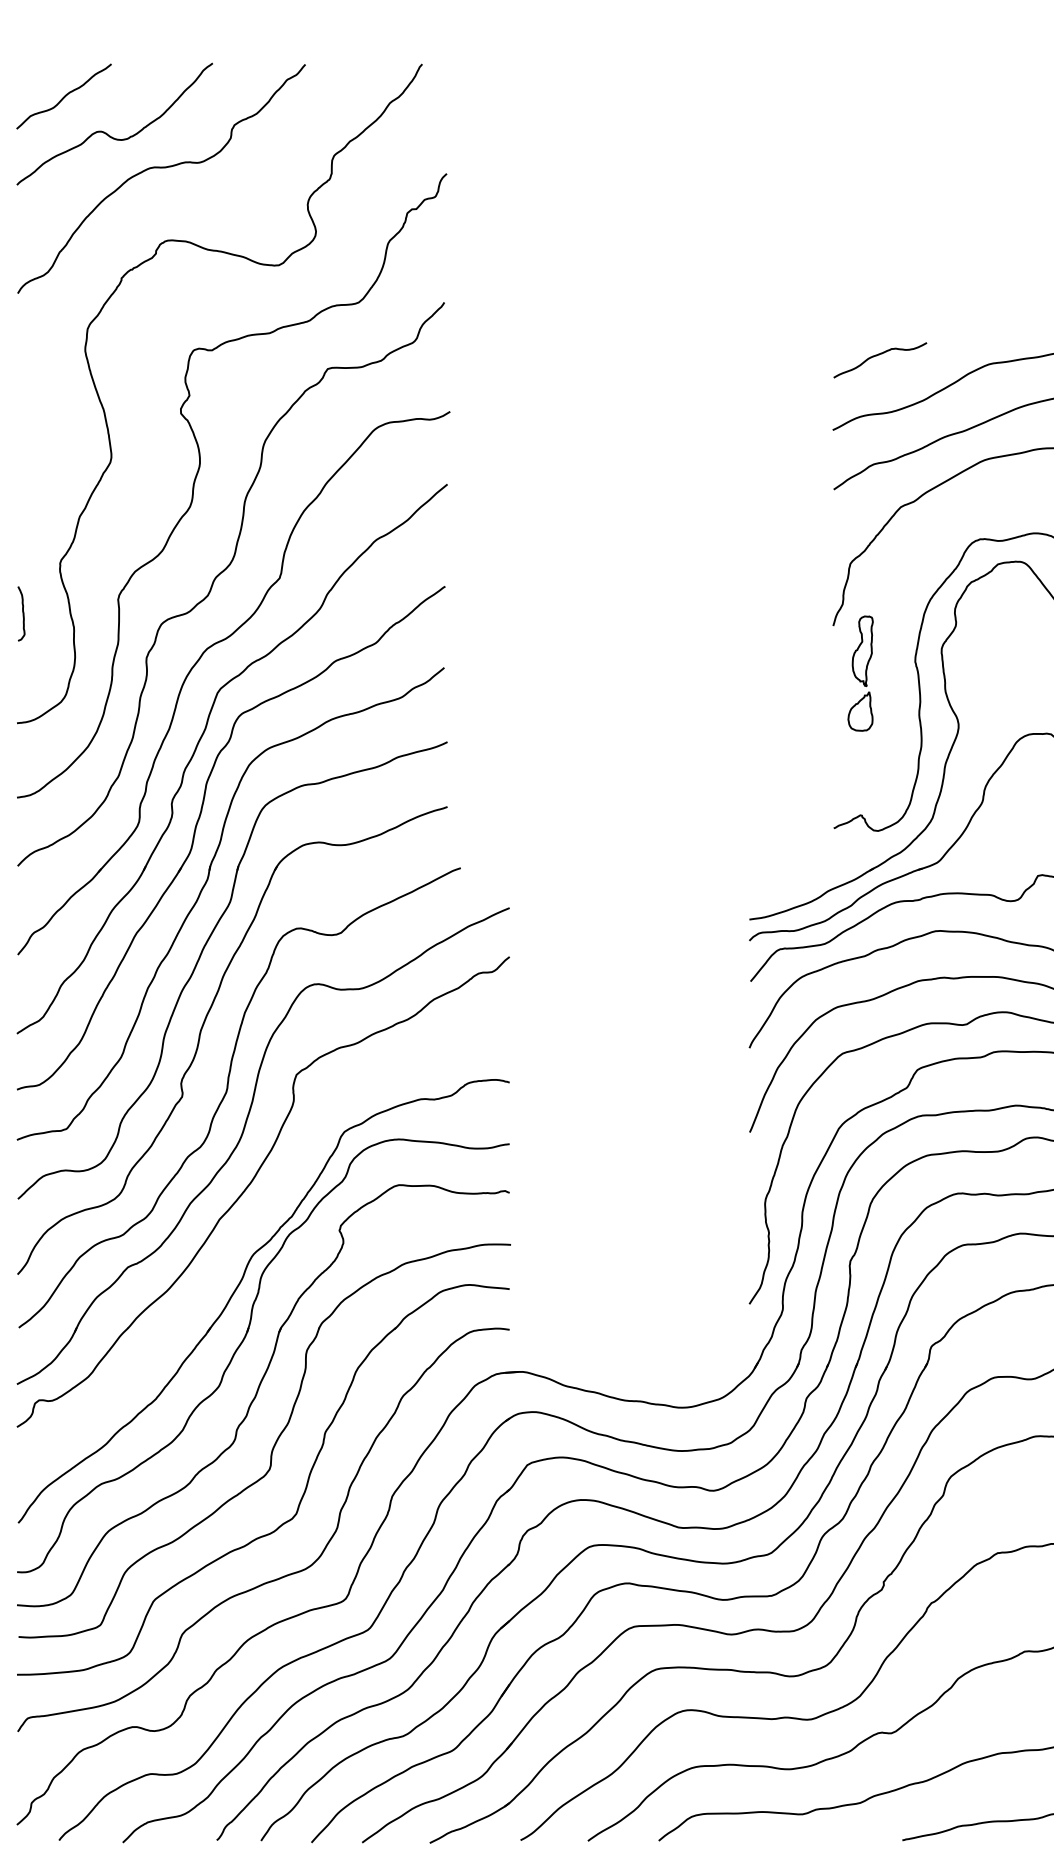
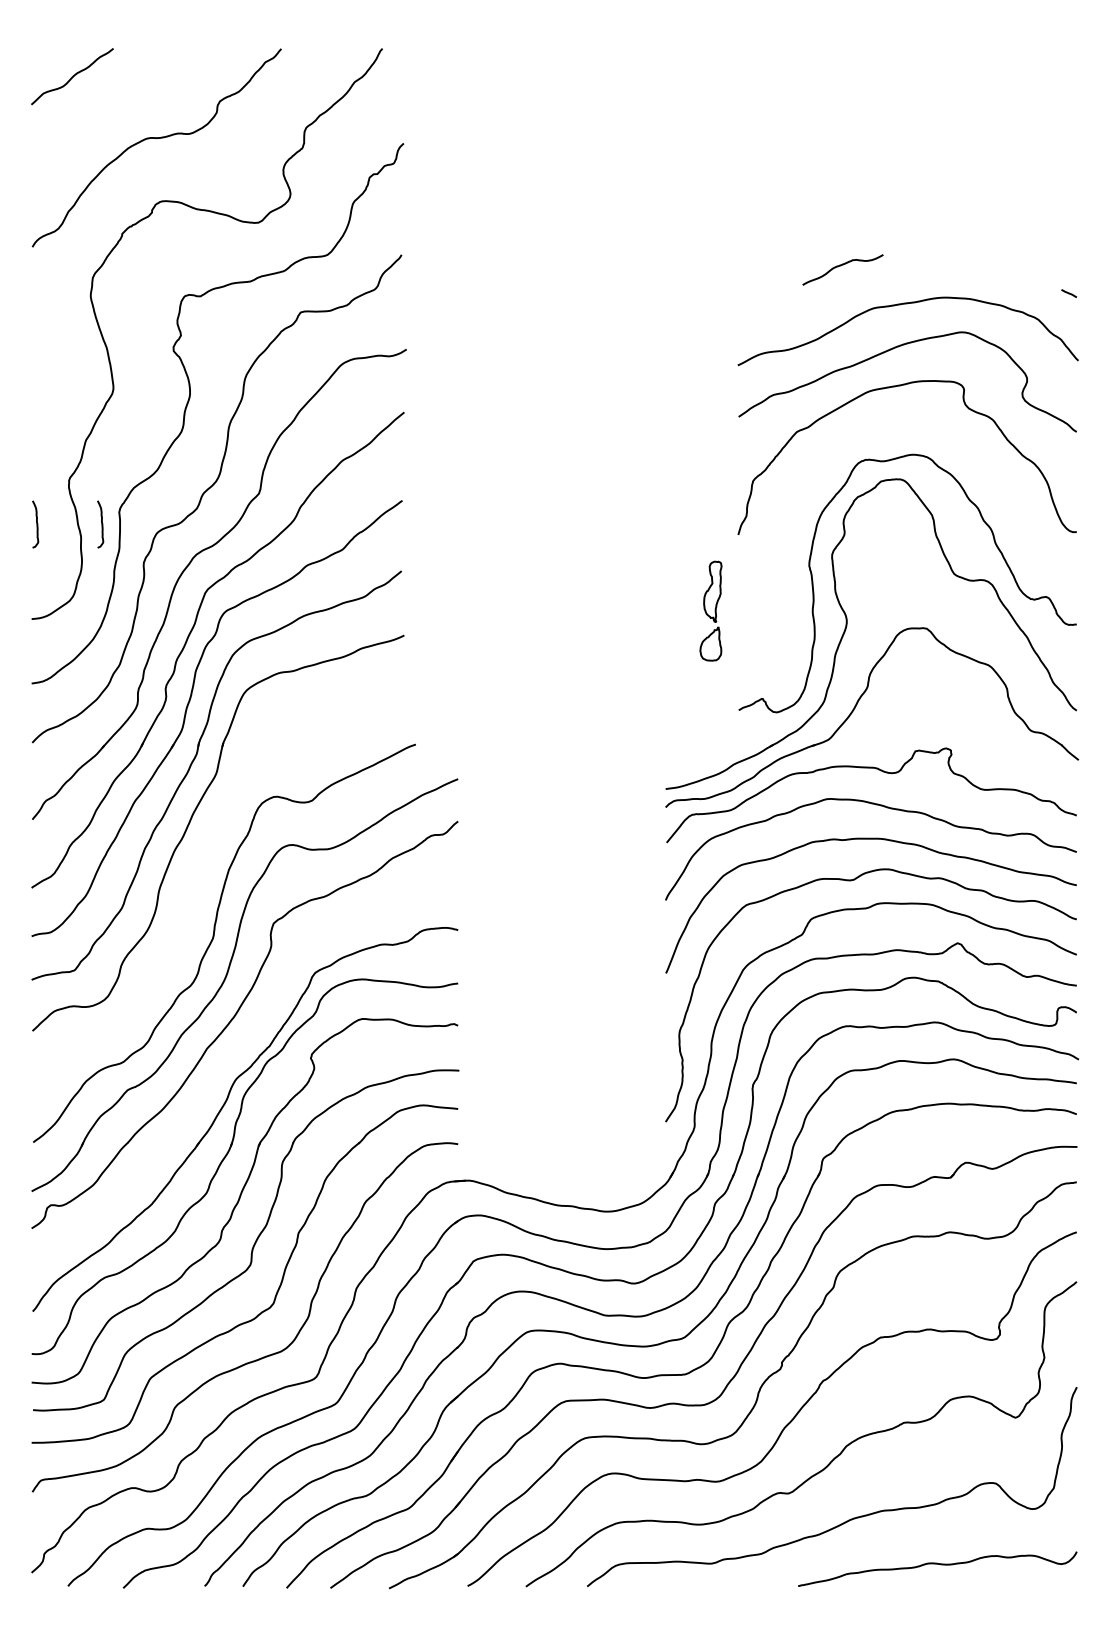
curve: (108, 133) -> (110, 108), removed
curve: (877, 356) -> (840, 266), moved
curve: (97, 613) -> (101, 524), added
part: (860, 672) -> (710, 610), moved
part: (201, 1034) -> (191, 888), removed

